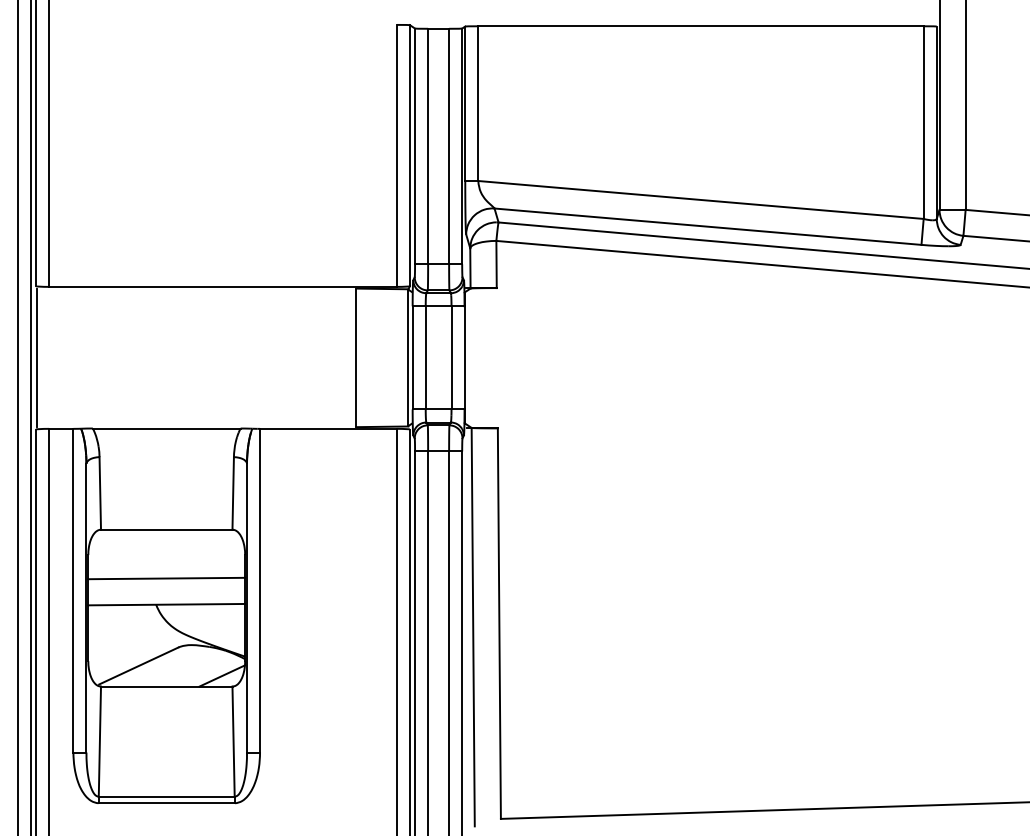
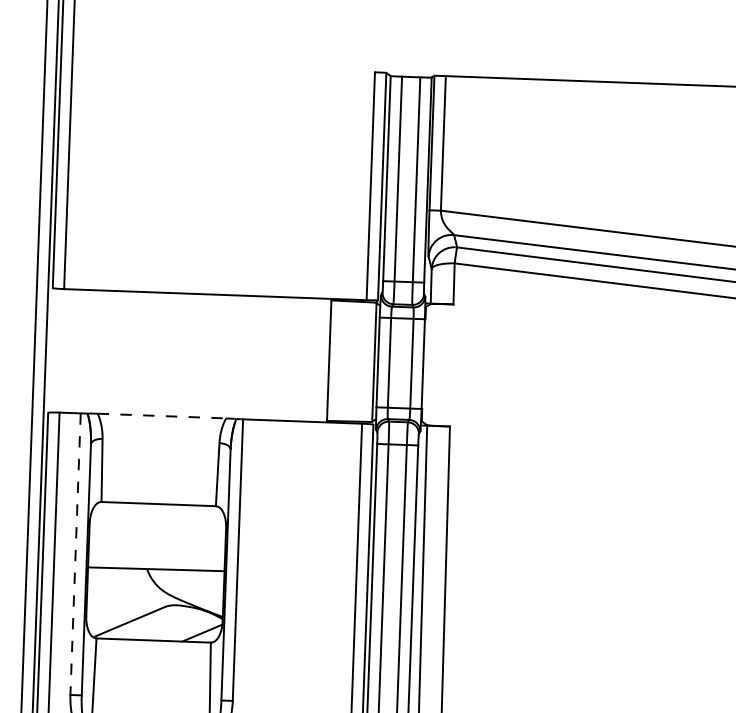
line: (37, 357) -> (51, 350), removed
line: (166, 428) -> (161, 416), solid -> dashed
line: (166, 578) -> (156, 546), removed
line: (73, 590) -> (75, 554), solid -> dashed

